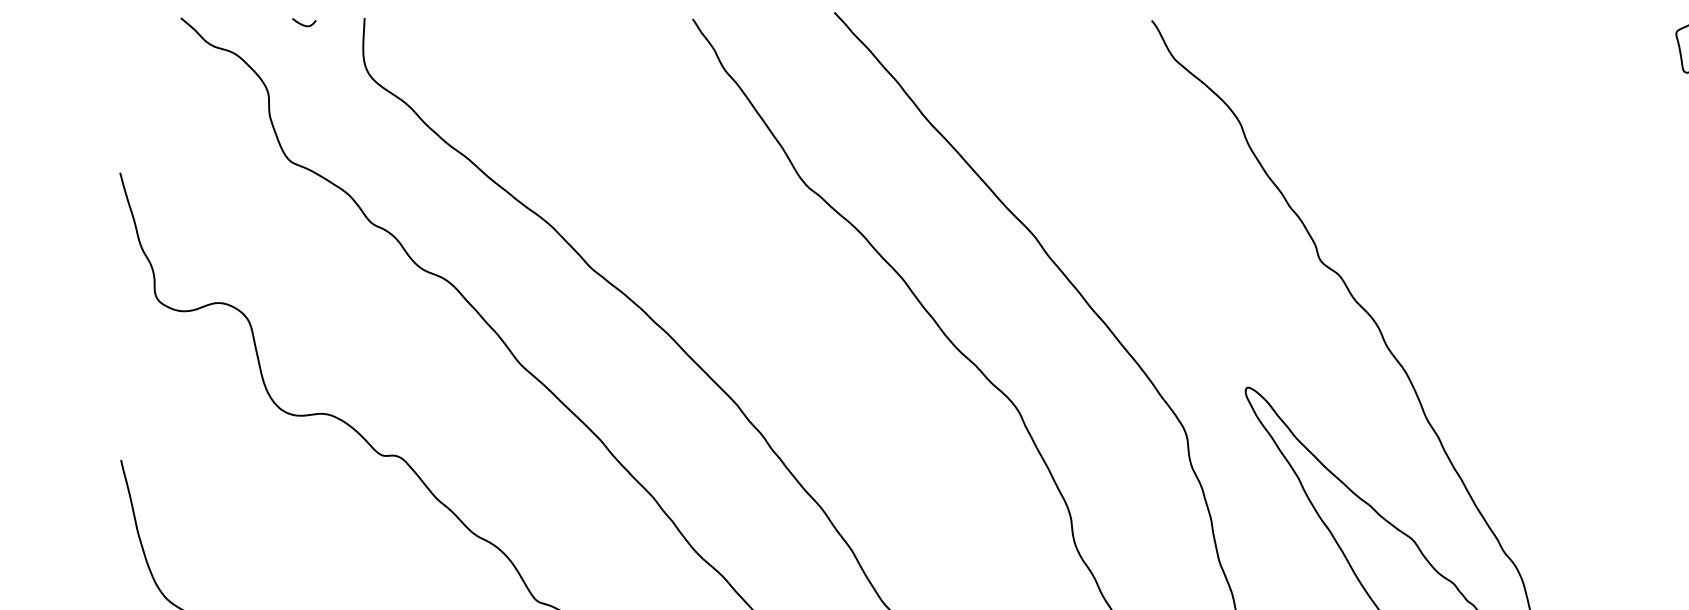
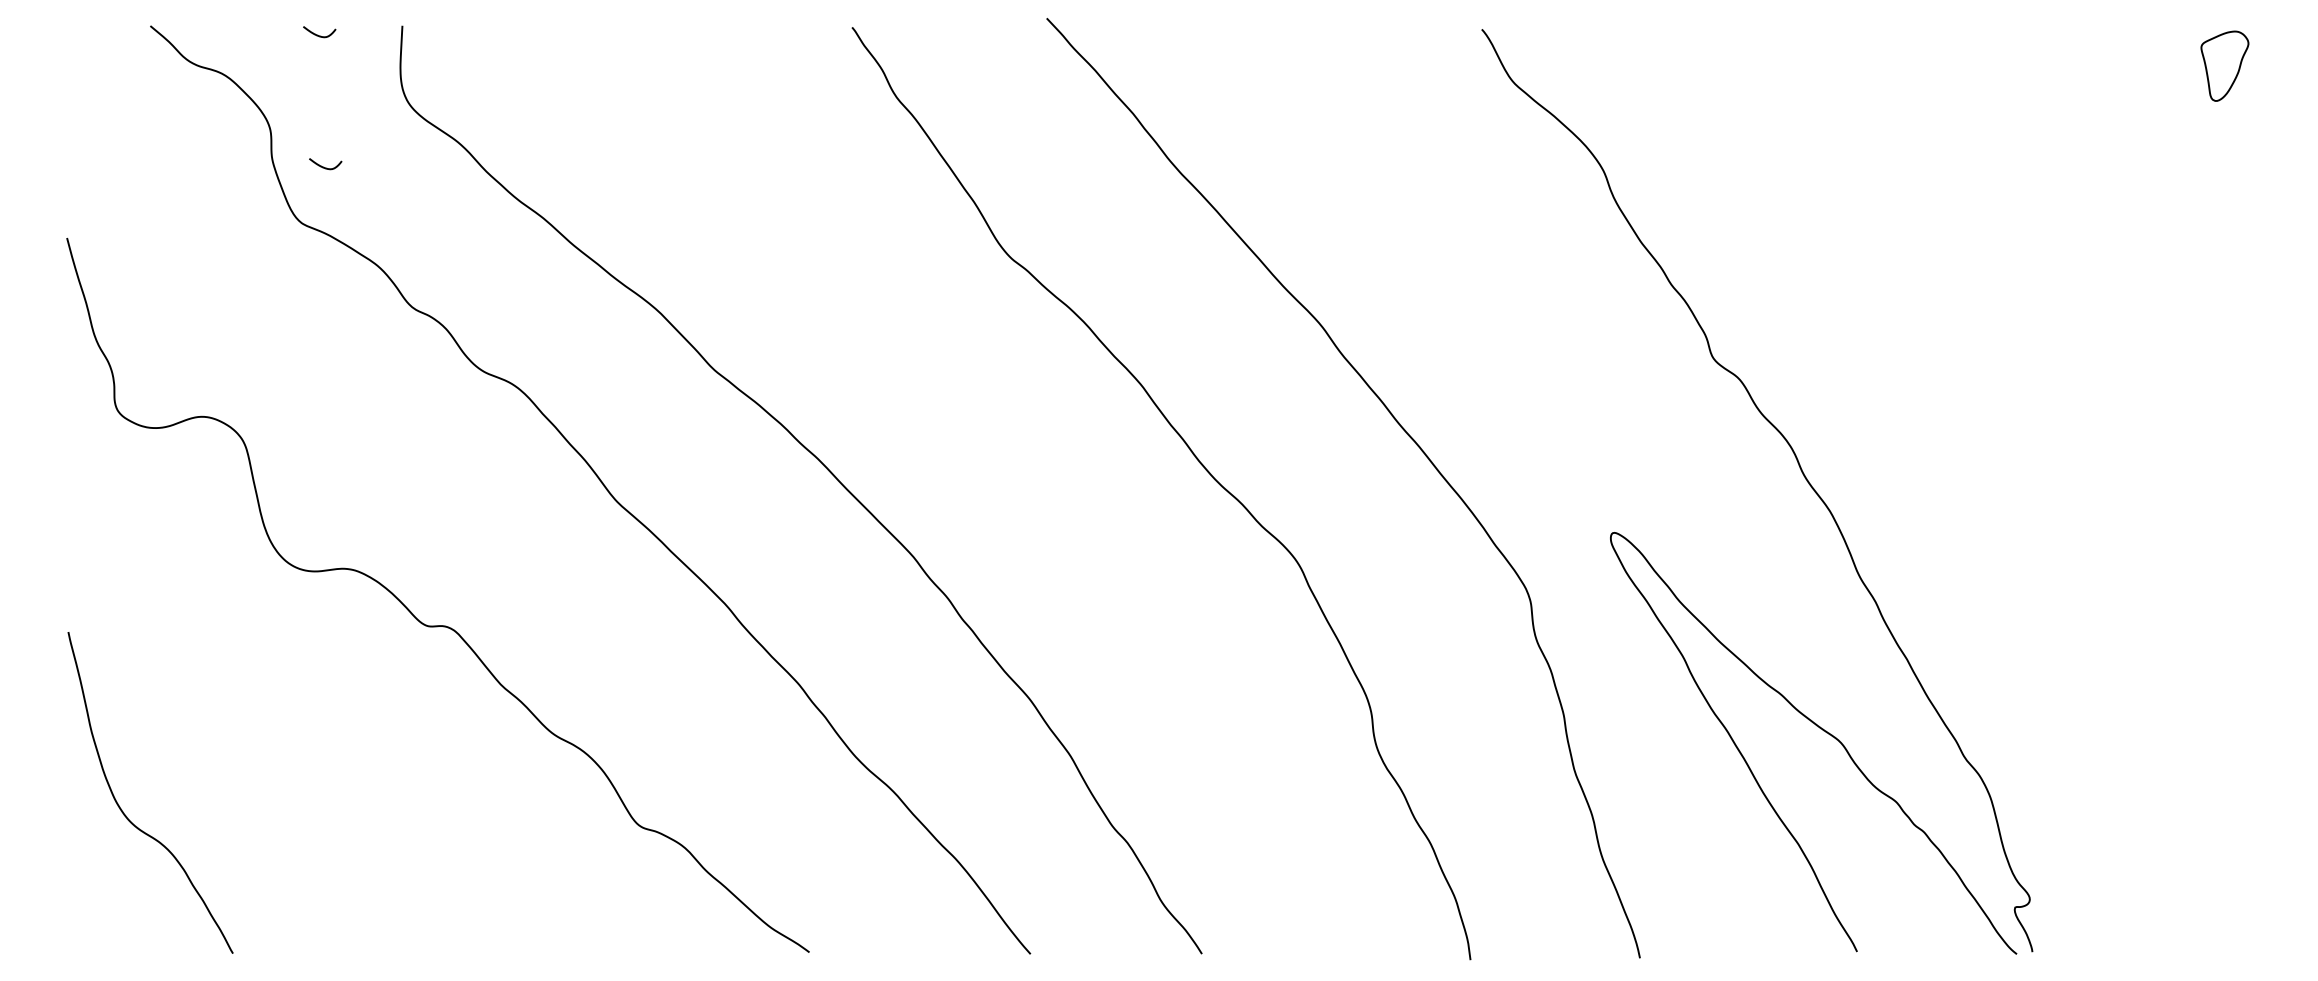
curve: (307, 120) -> (323, 166), added

